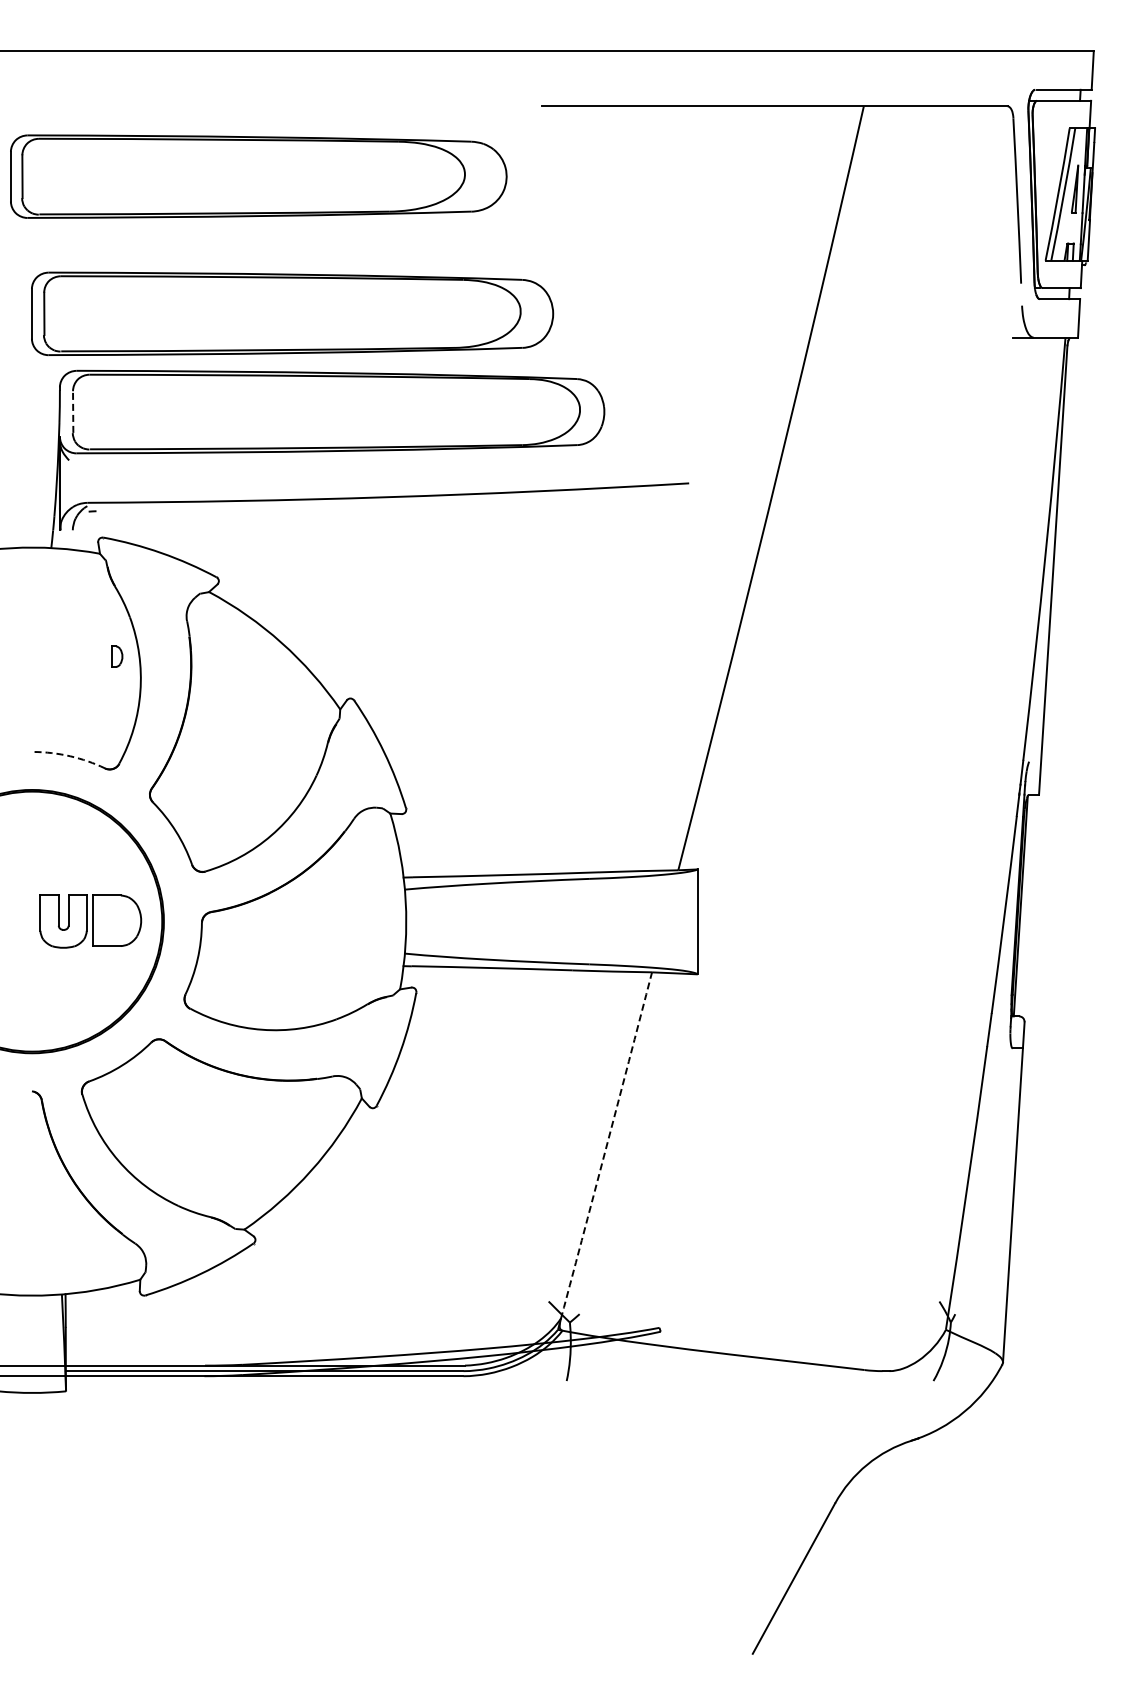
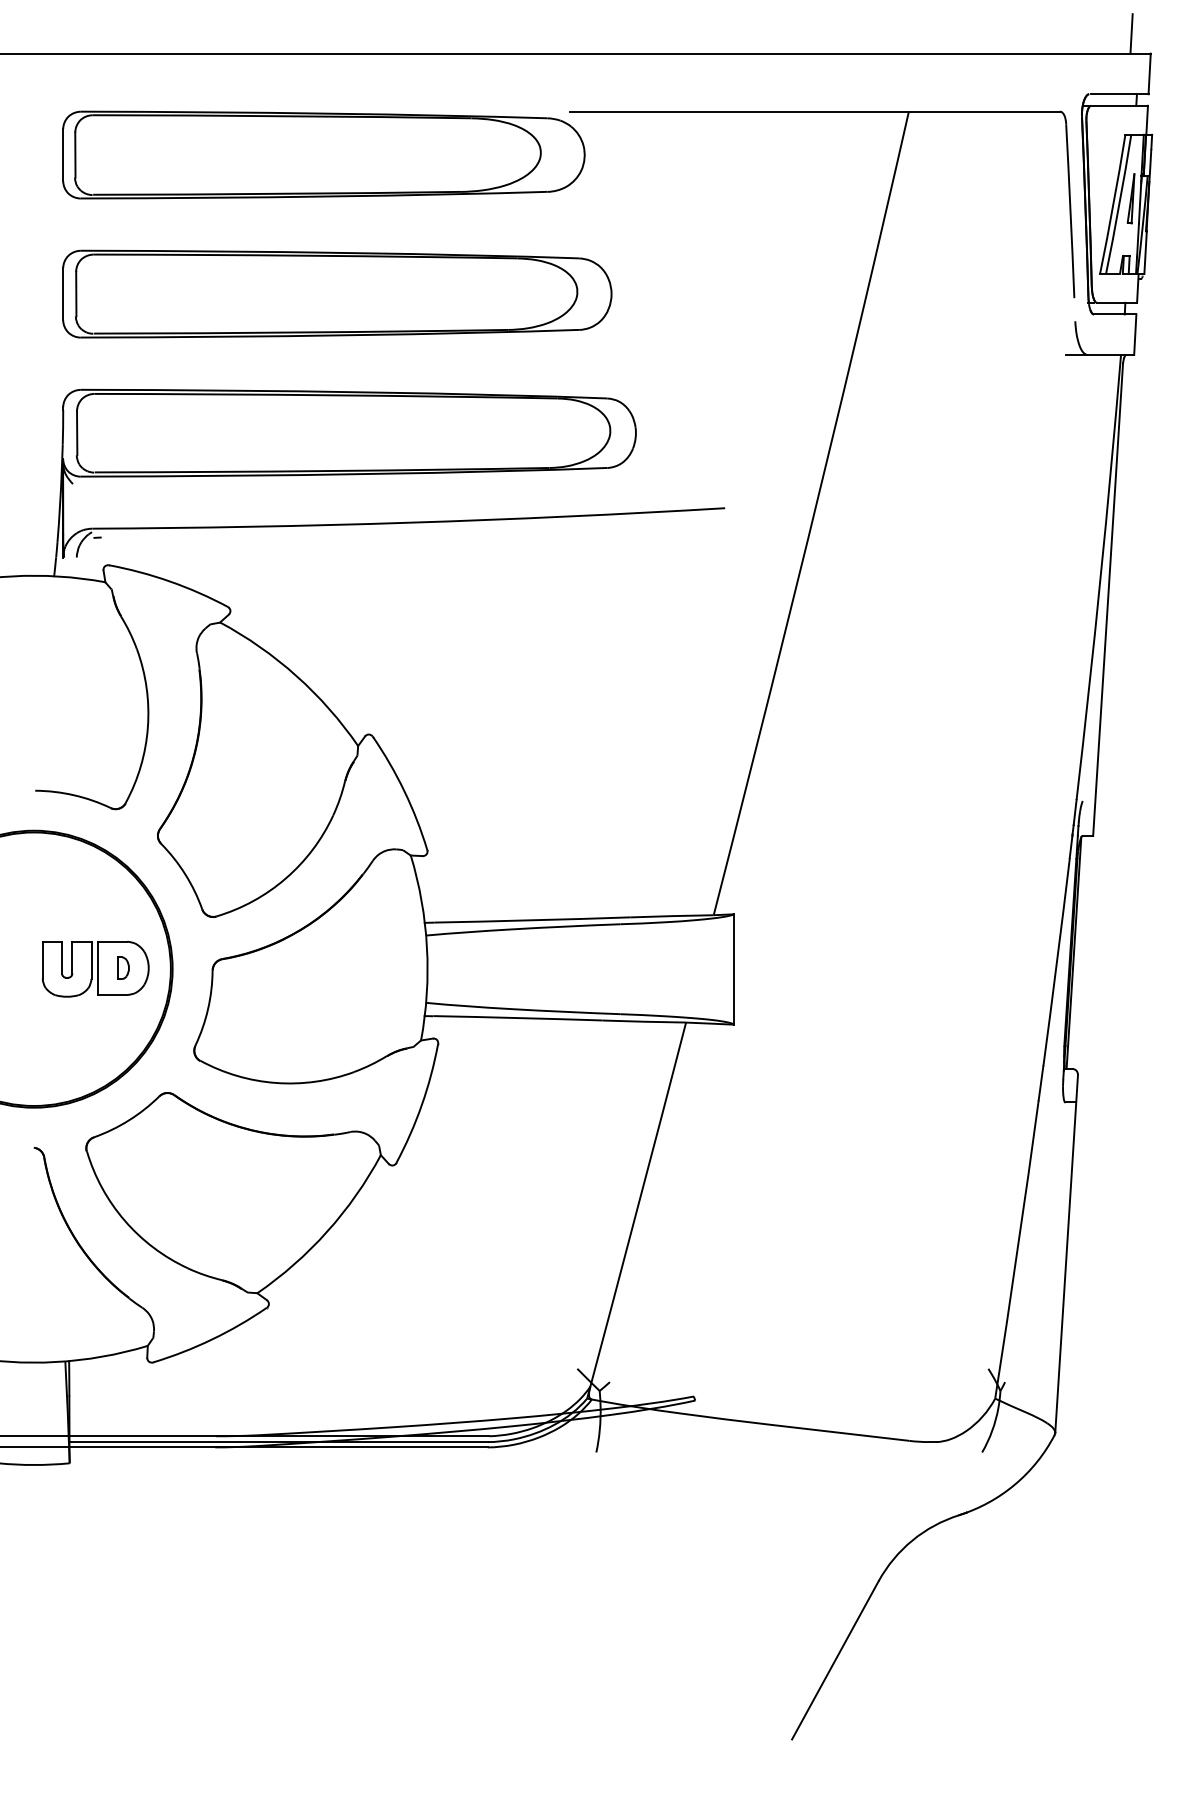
line: (1075, 32) -> (1131, 33), added
part: (258, 176) -> (323, 154), moved
part: (292, 313) -> (337, 293), moved
line: (73, 412) -> (77, 433), dashed -> solid
part: (117, 656) -> (123, 968), moved
arc: (70, 756) -> (74, 795), dashed -> solid
arc: (605, 1151) -> (637, 1211), dashed -> solid

